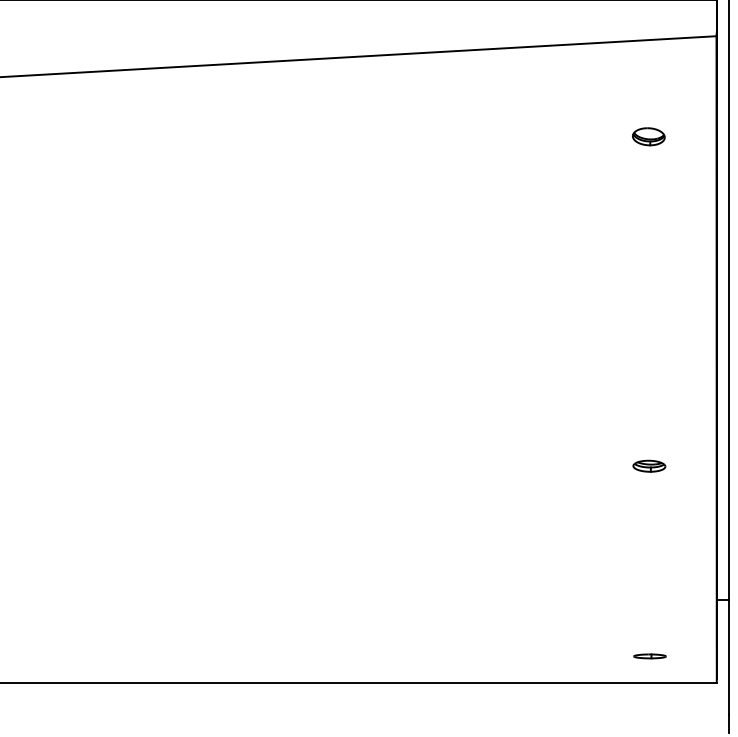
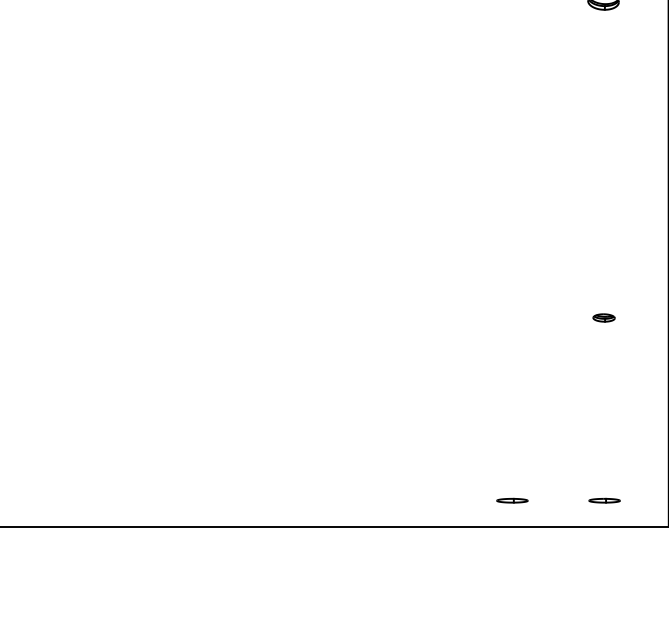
part: (649, 465) -> (604, 317), size x0.7
part: (553, 656) -> (511, 500), added

